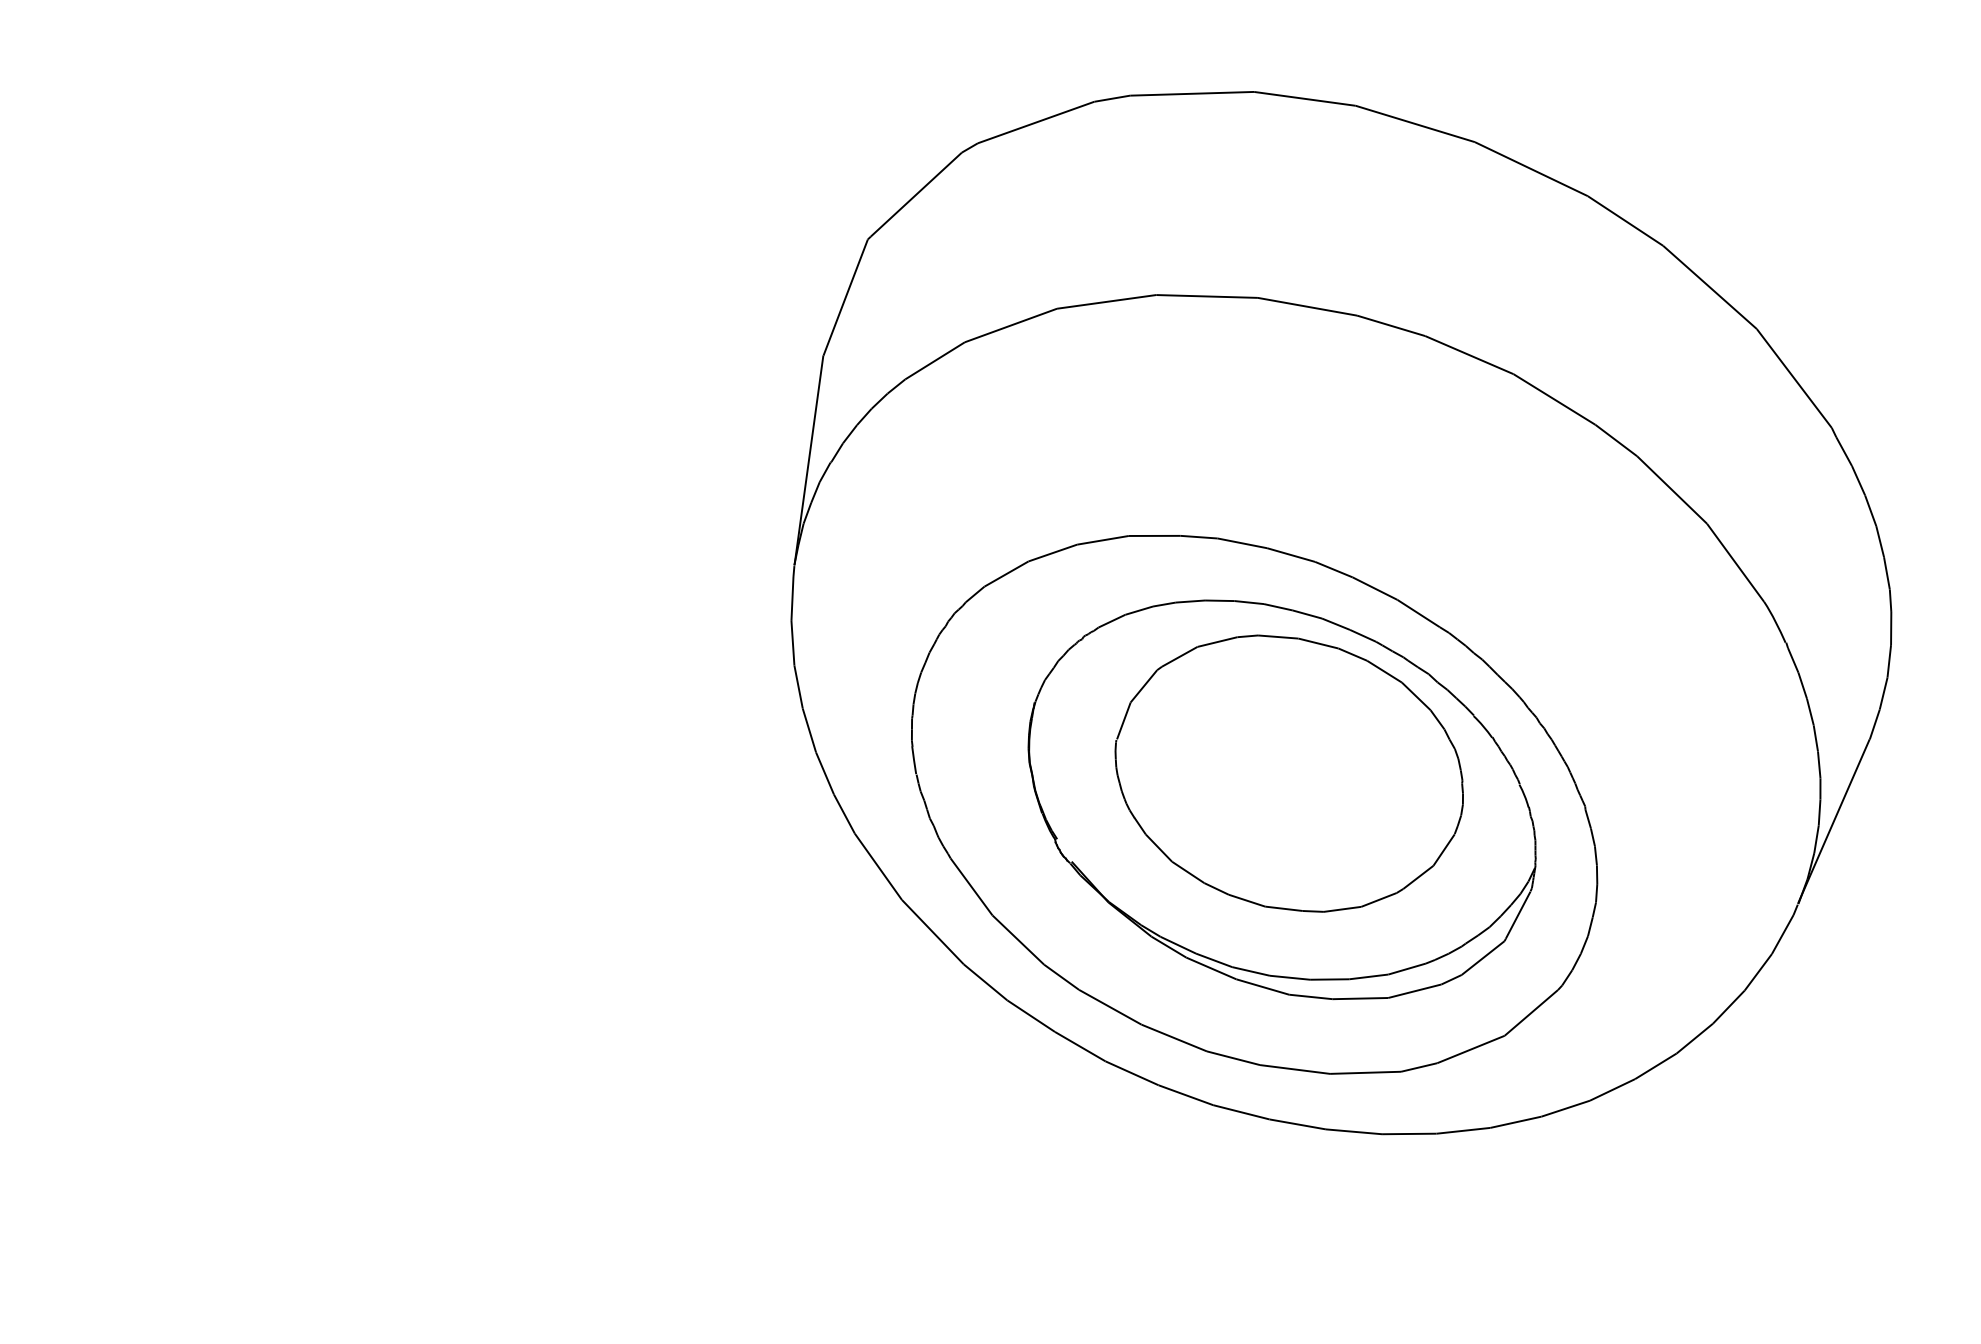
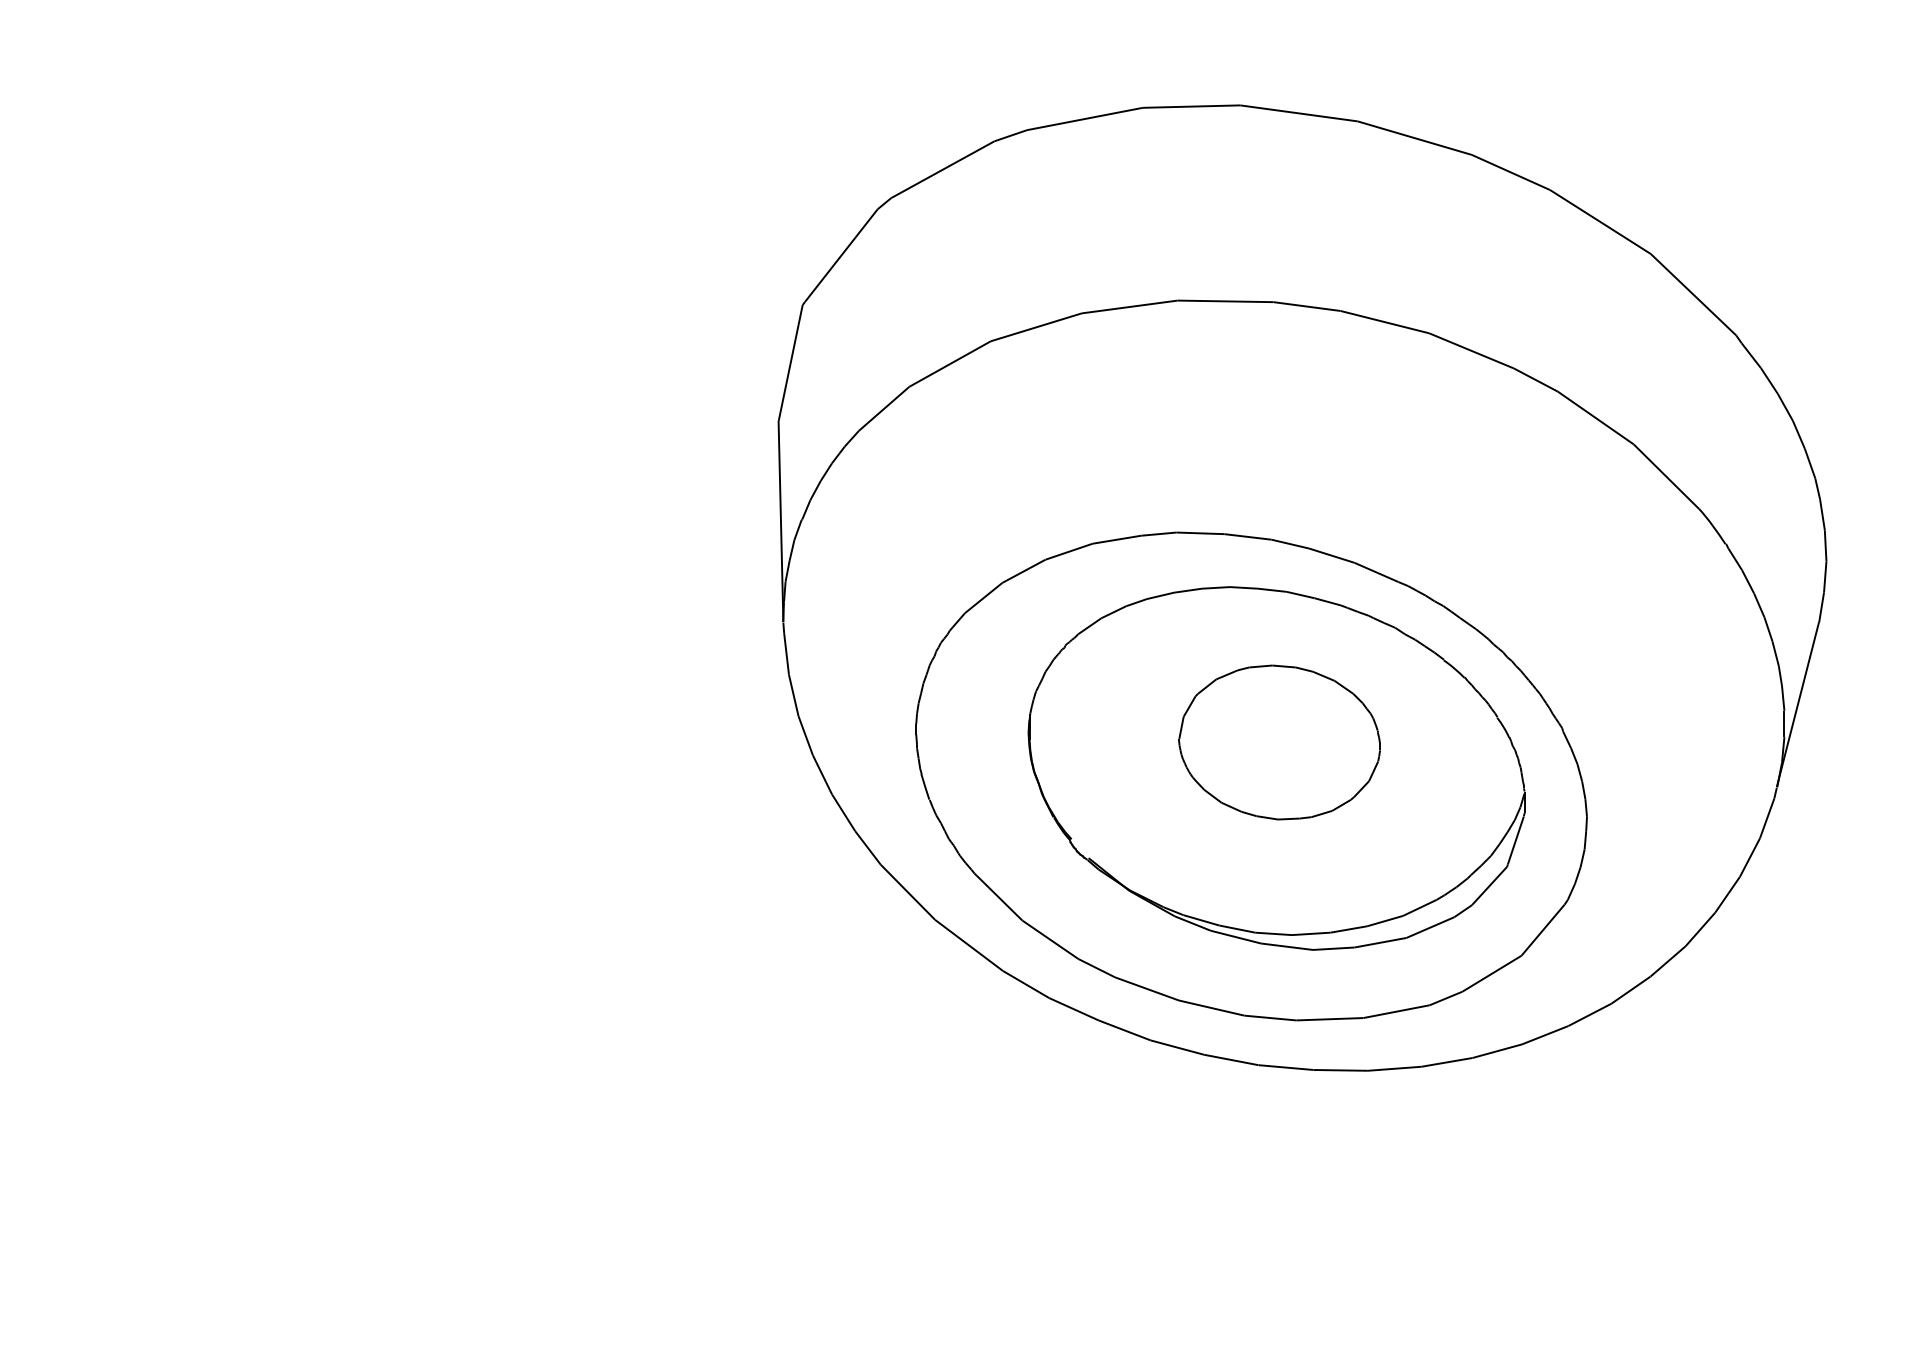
part: (1289, 773) -> (1279, 742), size x0.6

